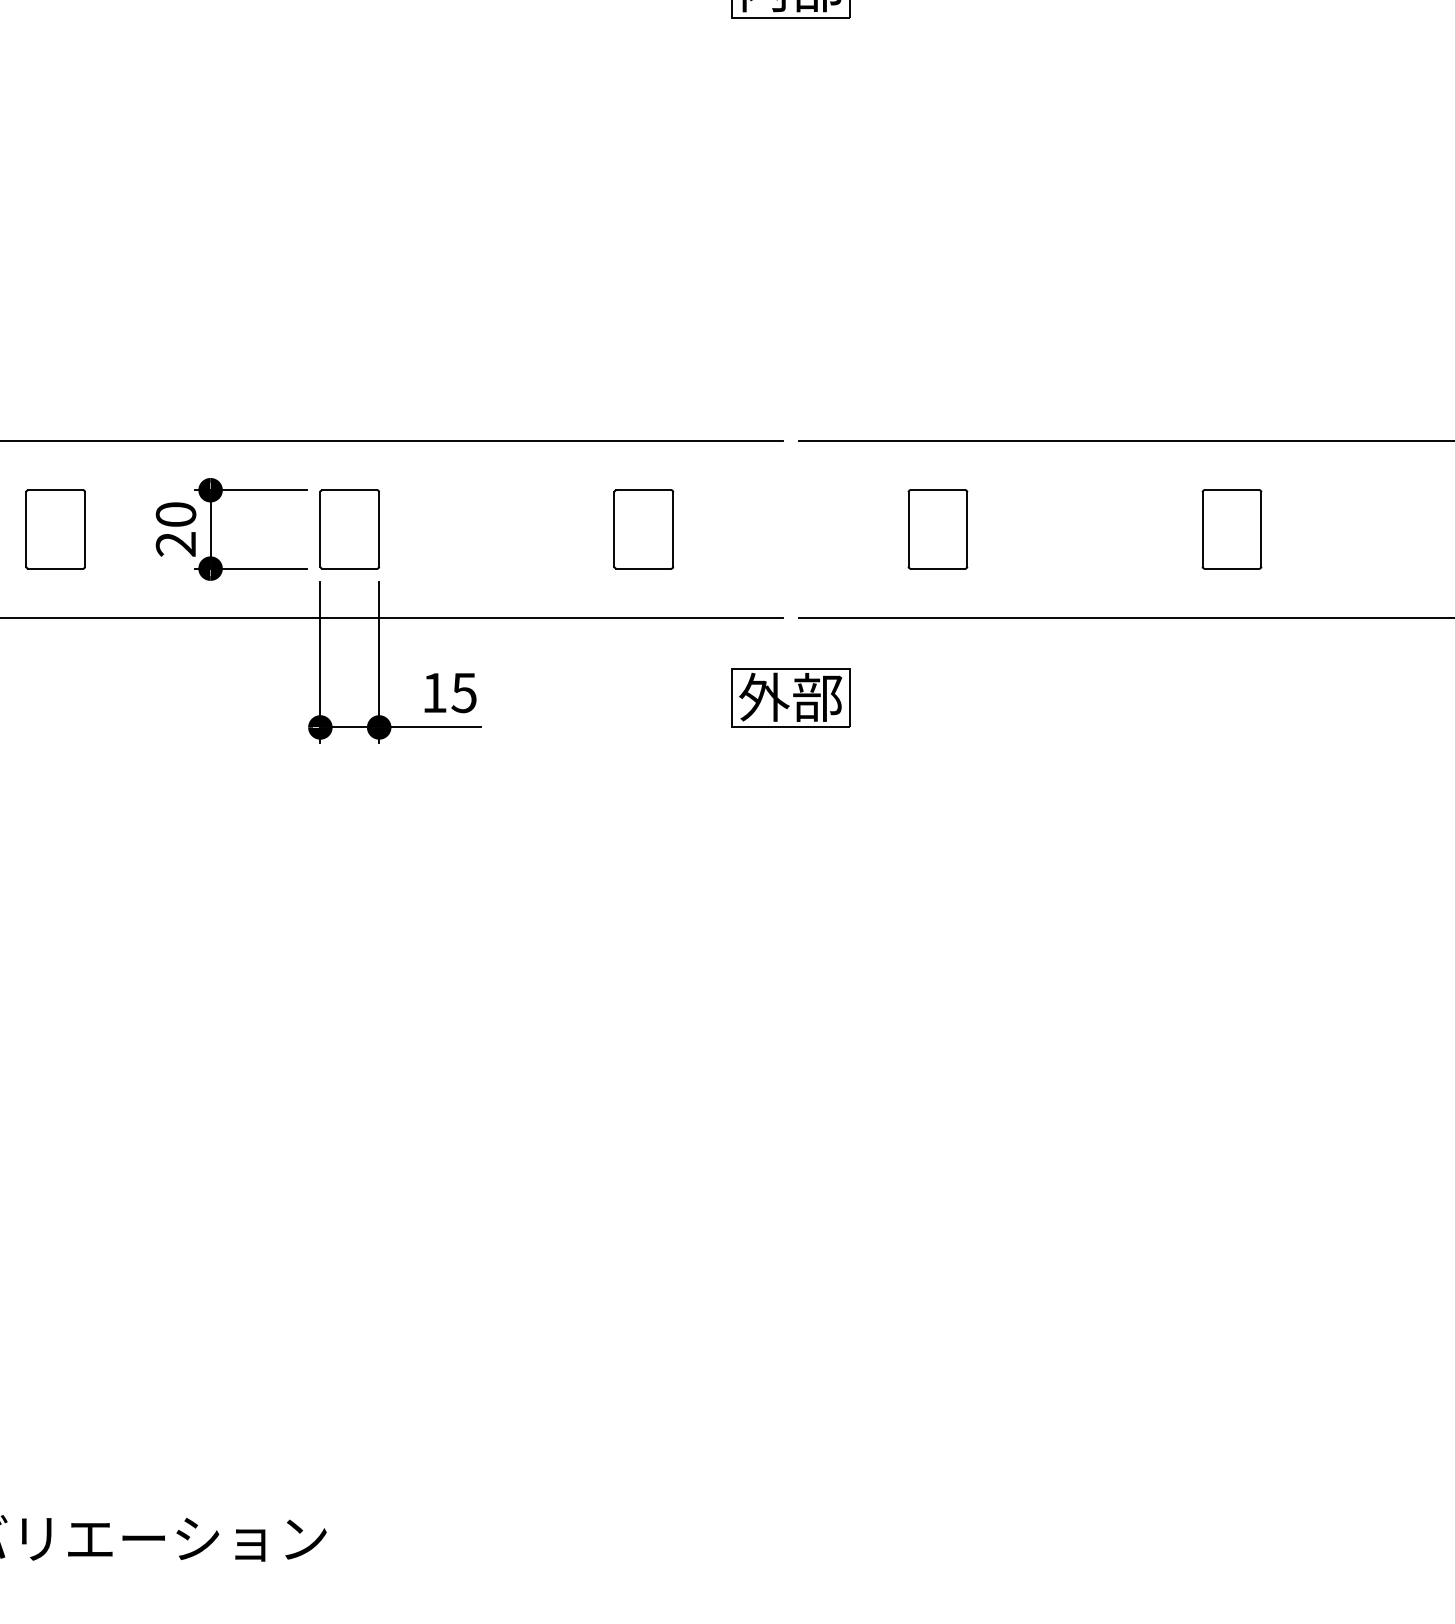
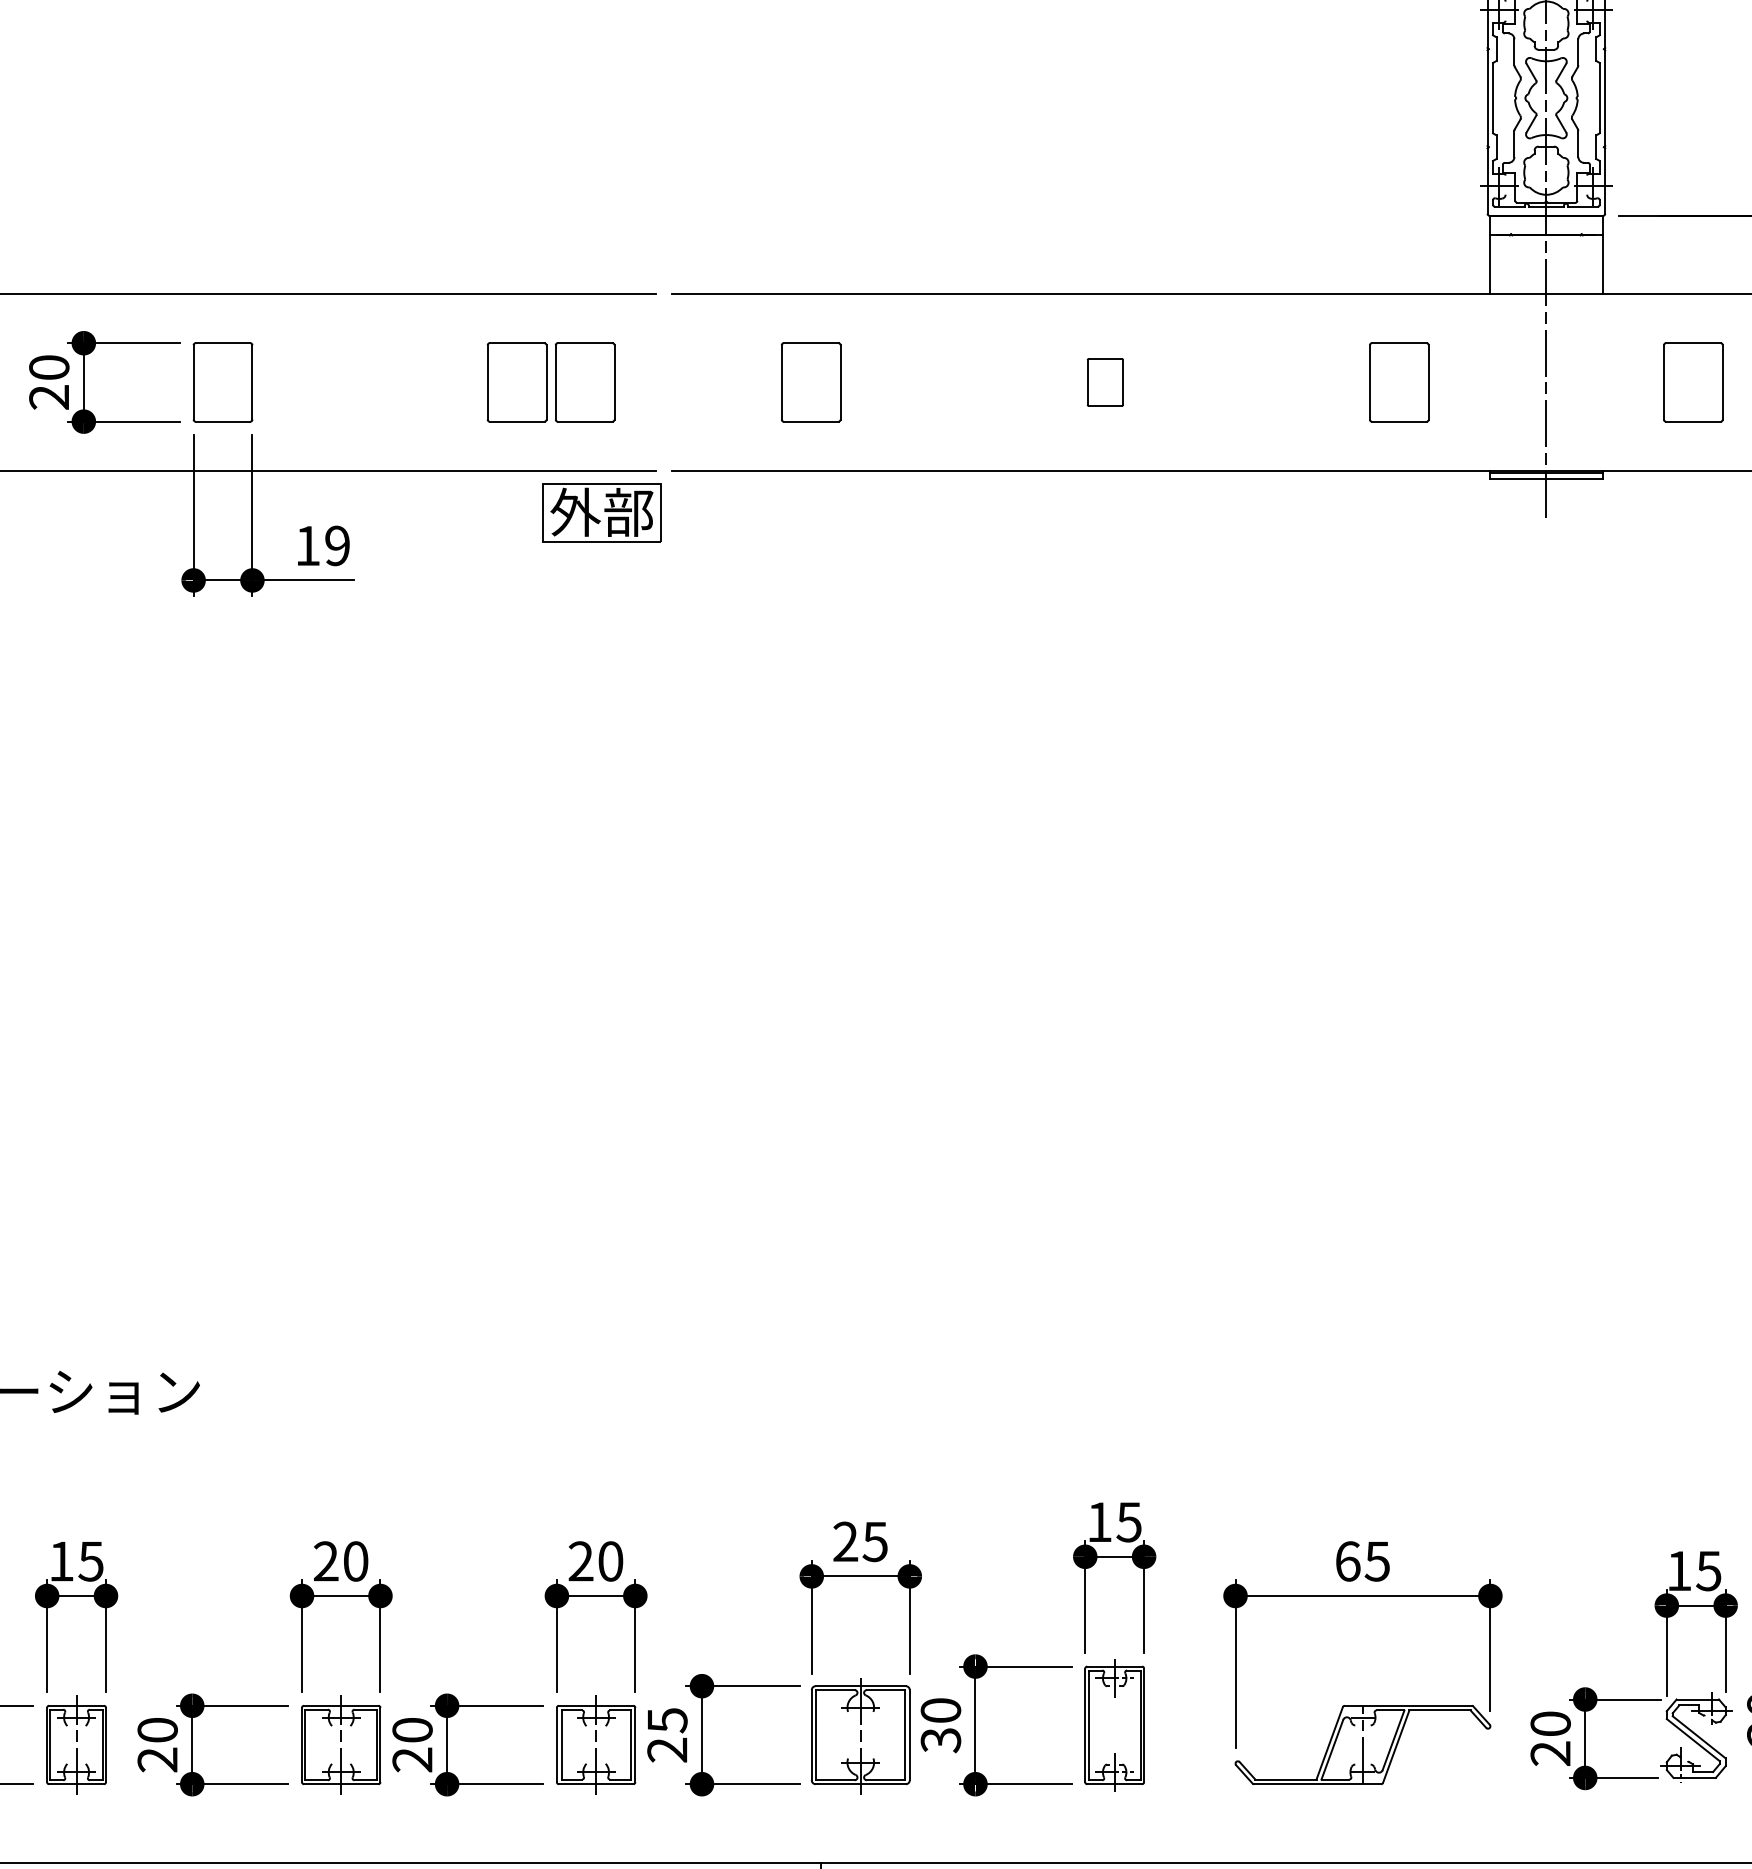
part: (712, 529) -> (585, 382), added
part: (1232, 529) -> (1105, 382), size x0.6
text: (463, 692) -> (336, 545), 15 -> 19
part: (790, 697) -> (601, 512), moved

